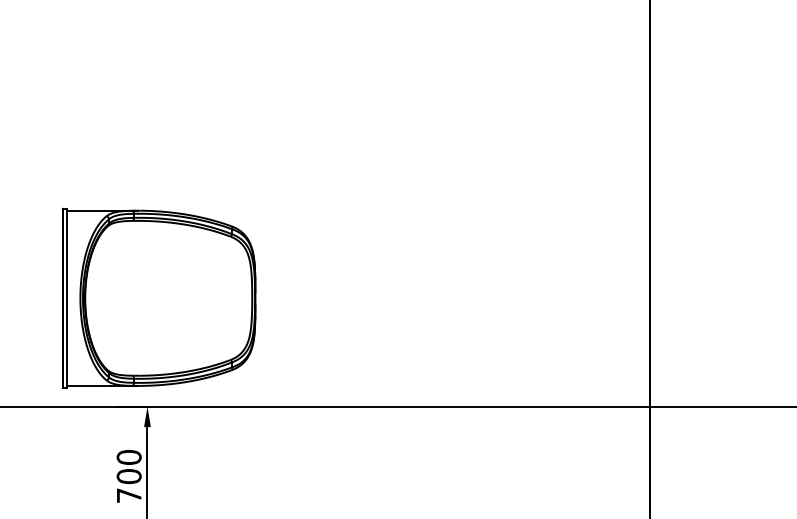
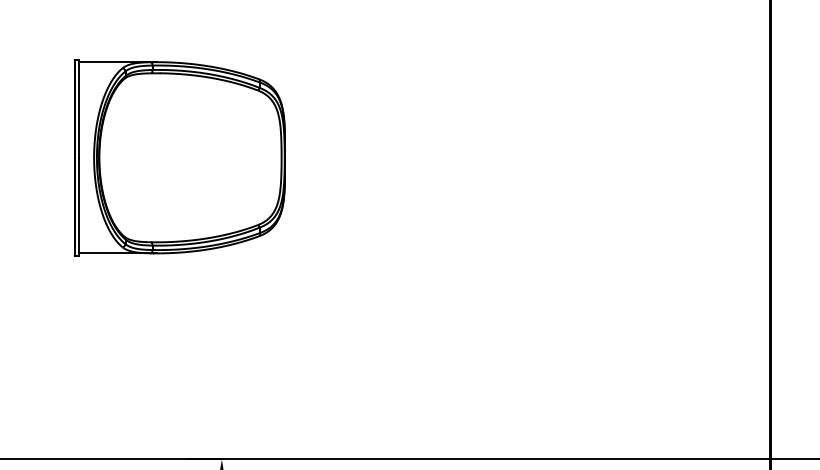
part: (158, 297) -> (179, 156), moved

